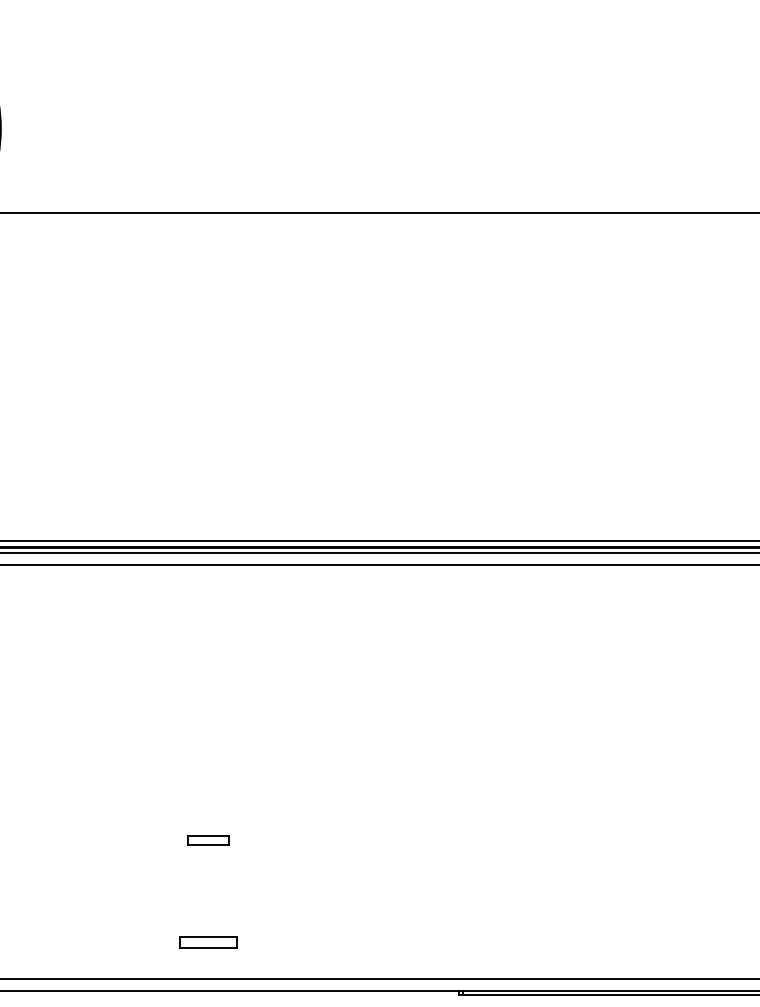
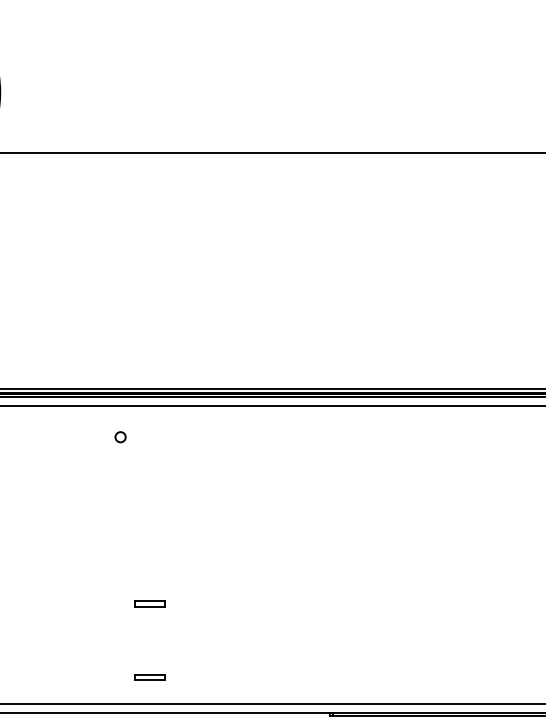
circle: (167, 608) -> (120, 437), added
part: (208, 942) -> (149, 677), size x0.71

